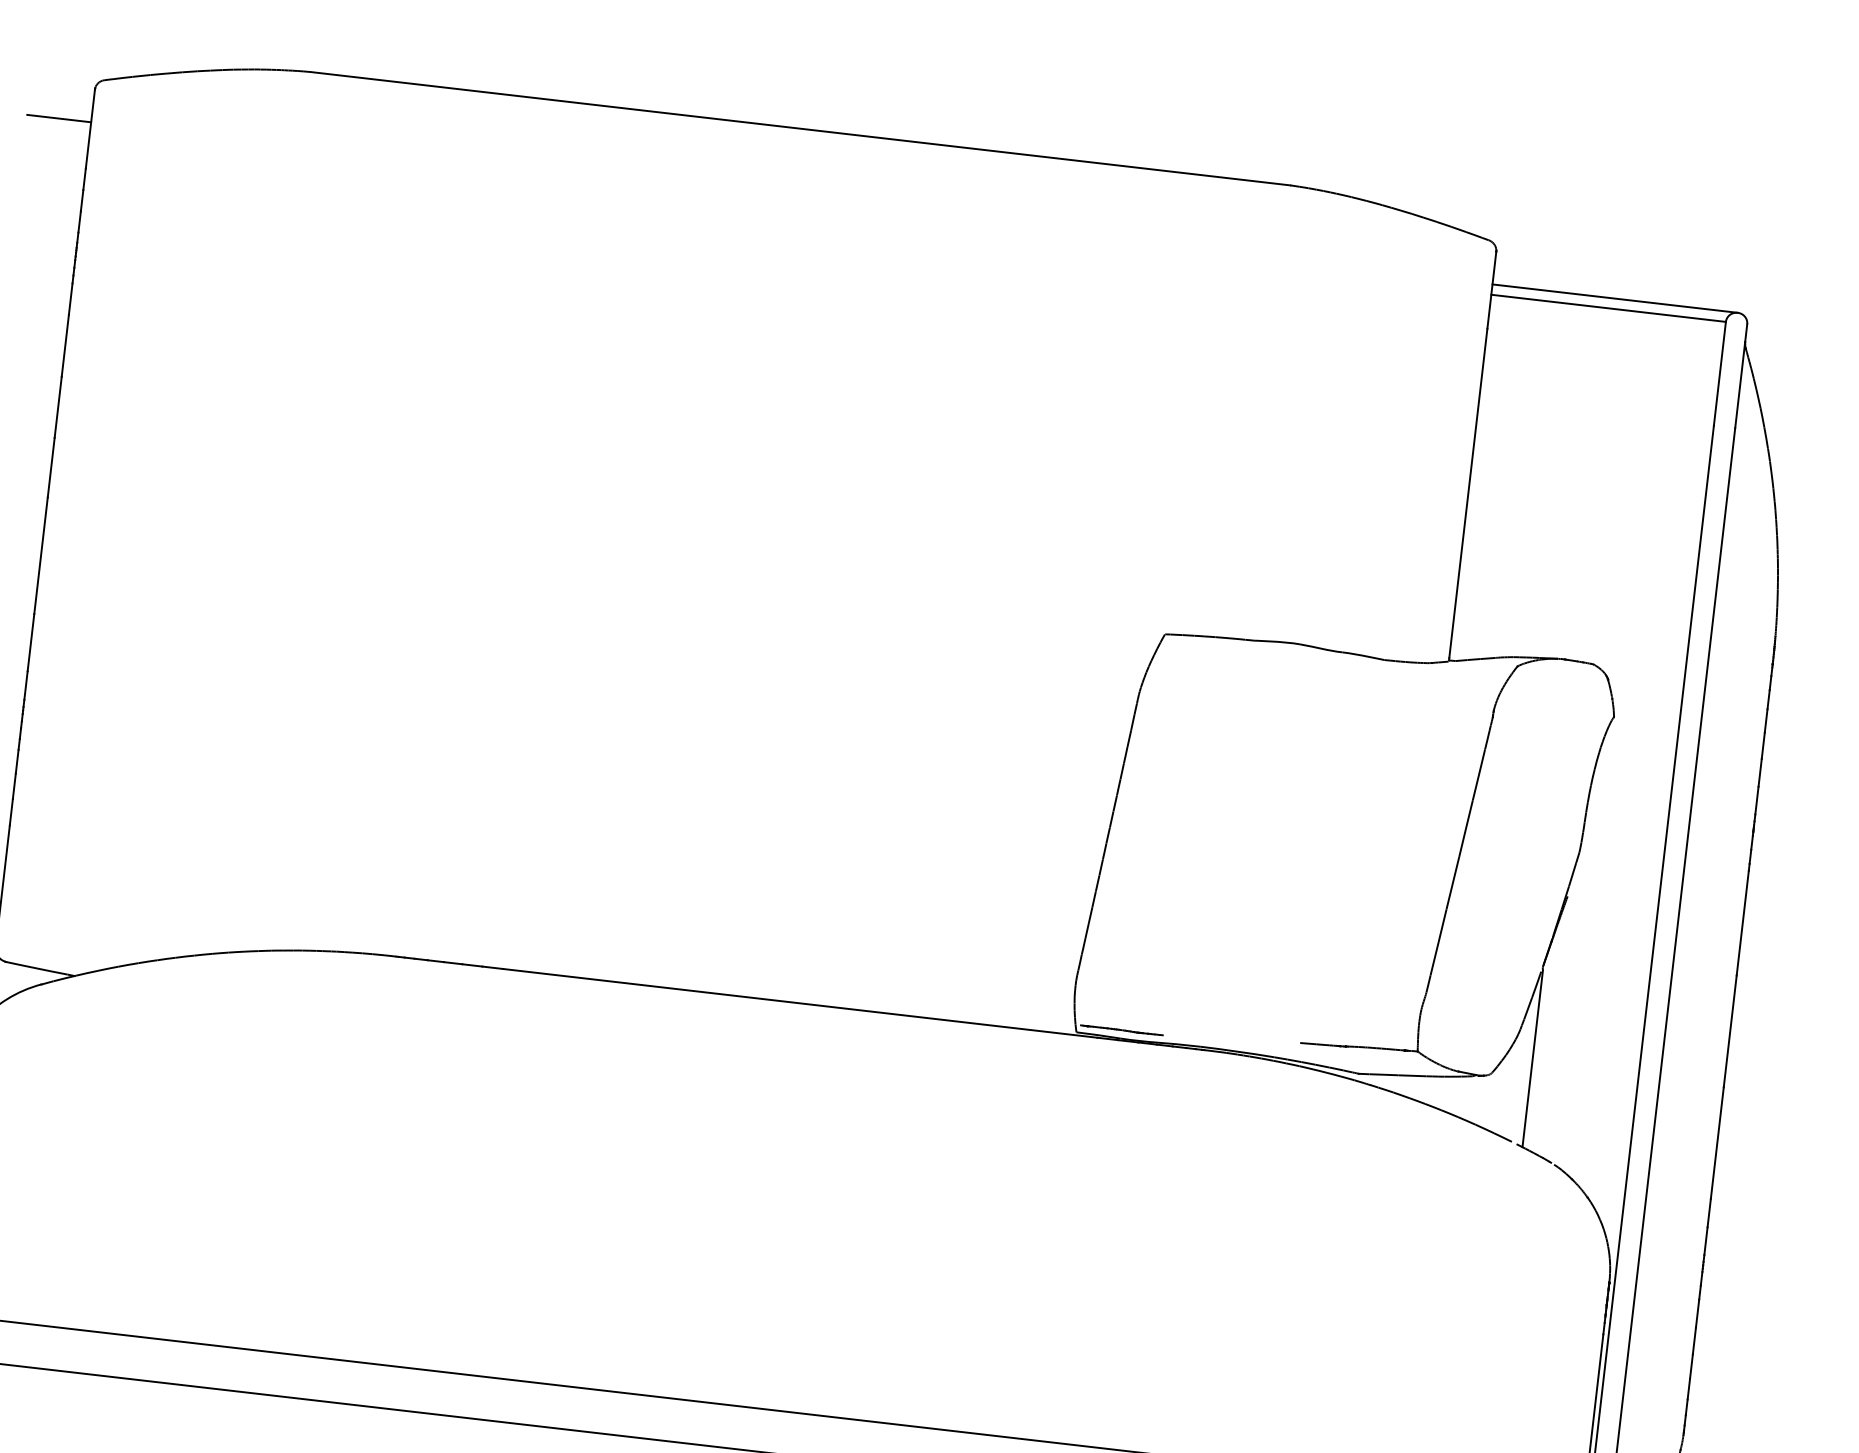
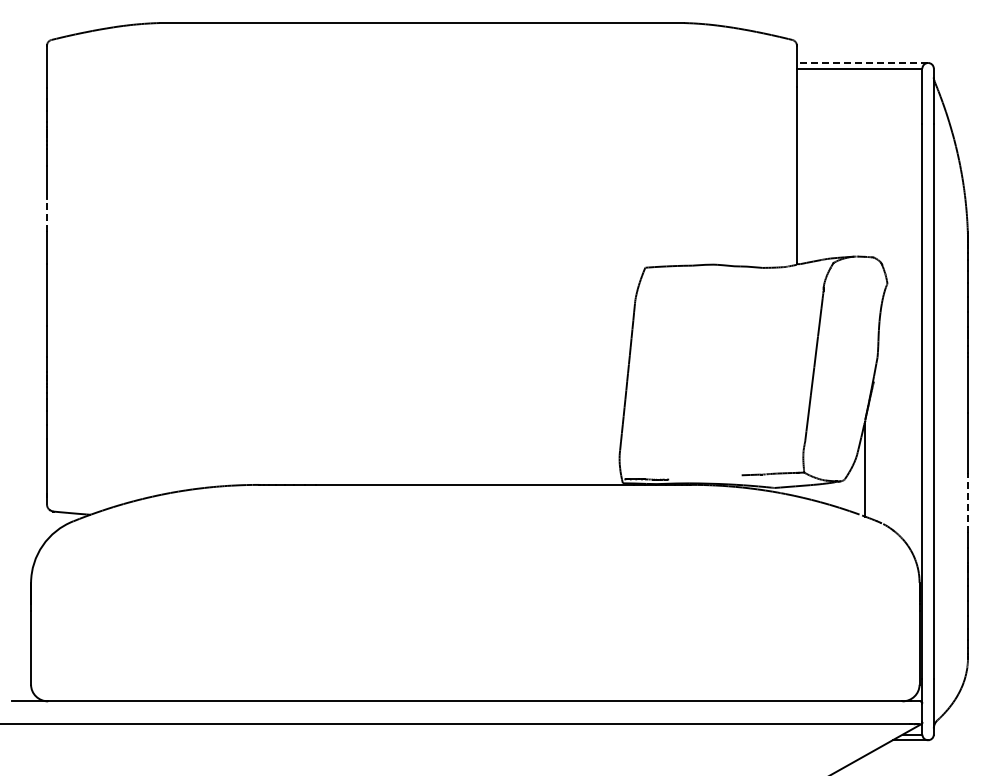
line: (58, 119) -> (29, 63), removed
line: (1615, 299) -> (862, 63), solid -> dashed
line: (59, 407) -> (47, 215), solid -> dashed
line: (1718, 1142) -> (968, 502), solid -> dashed

